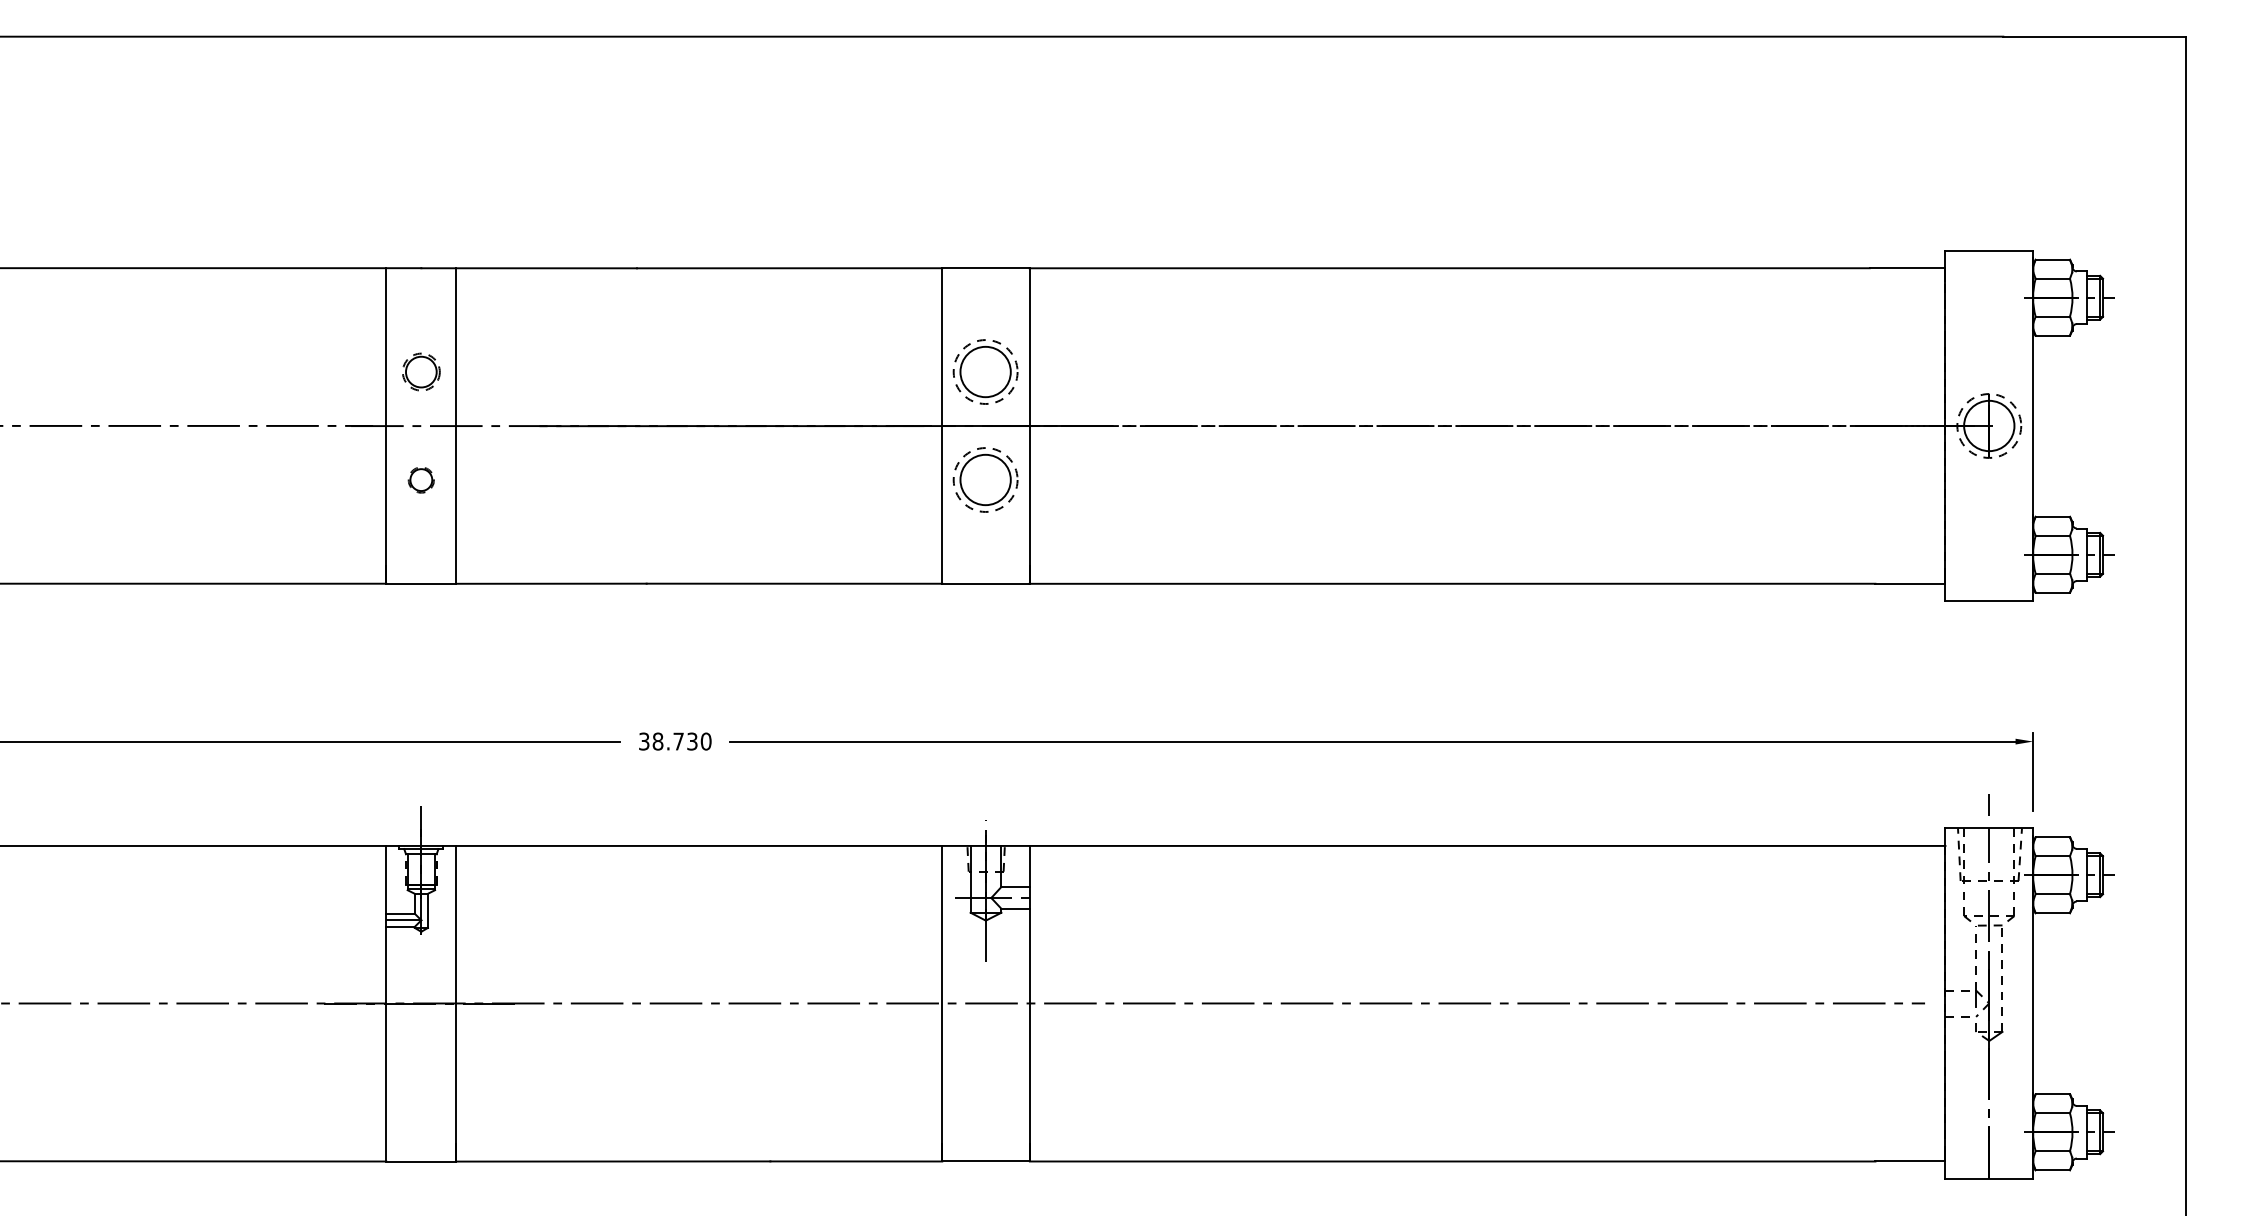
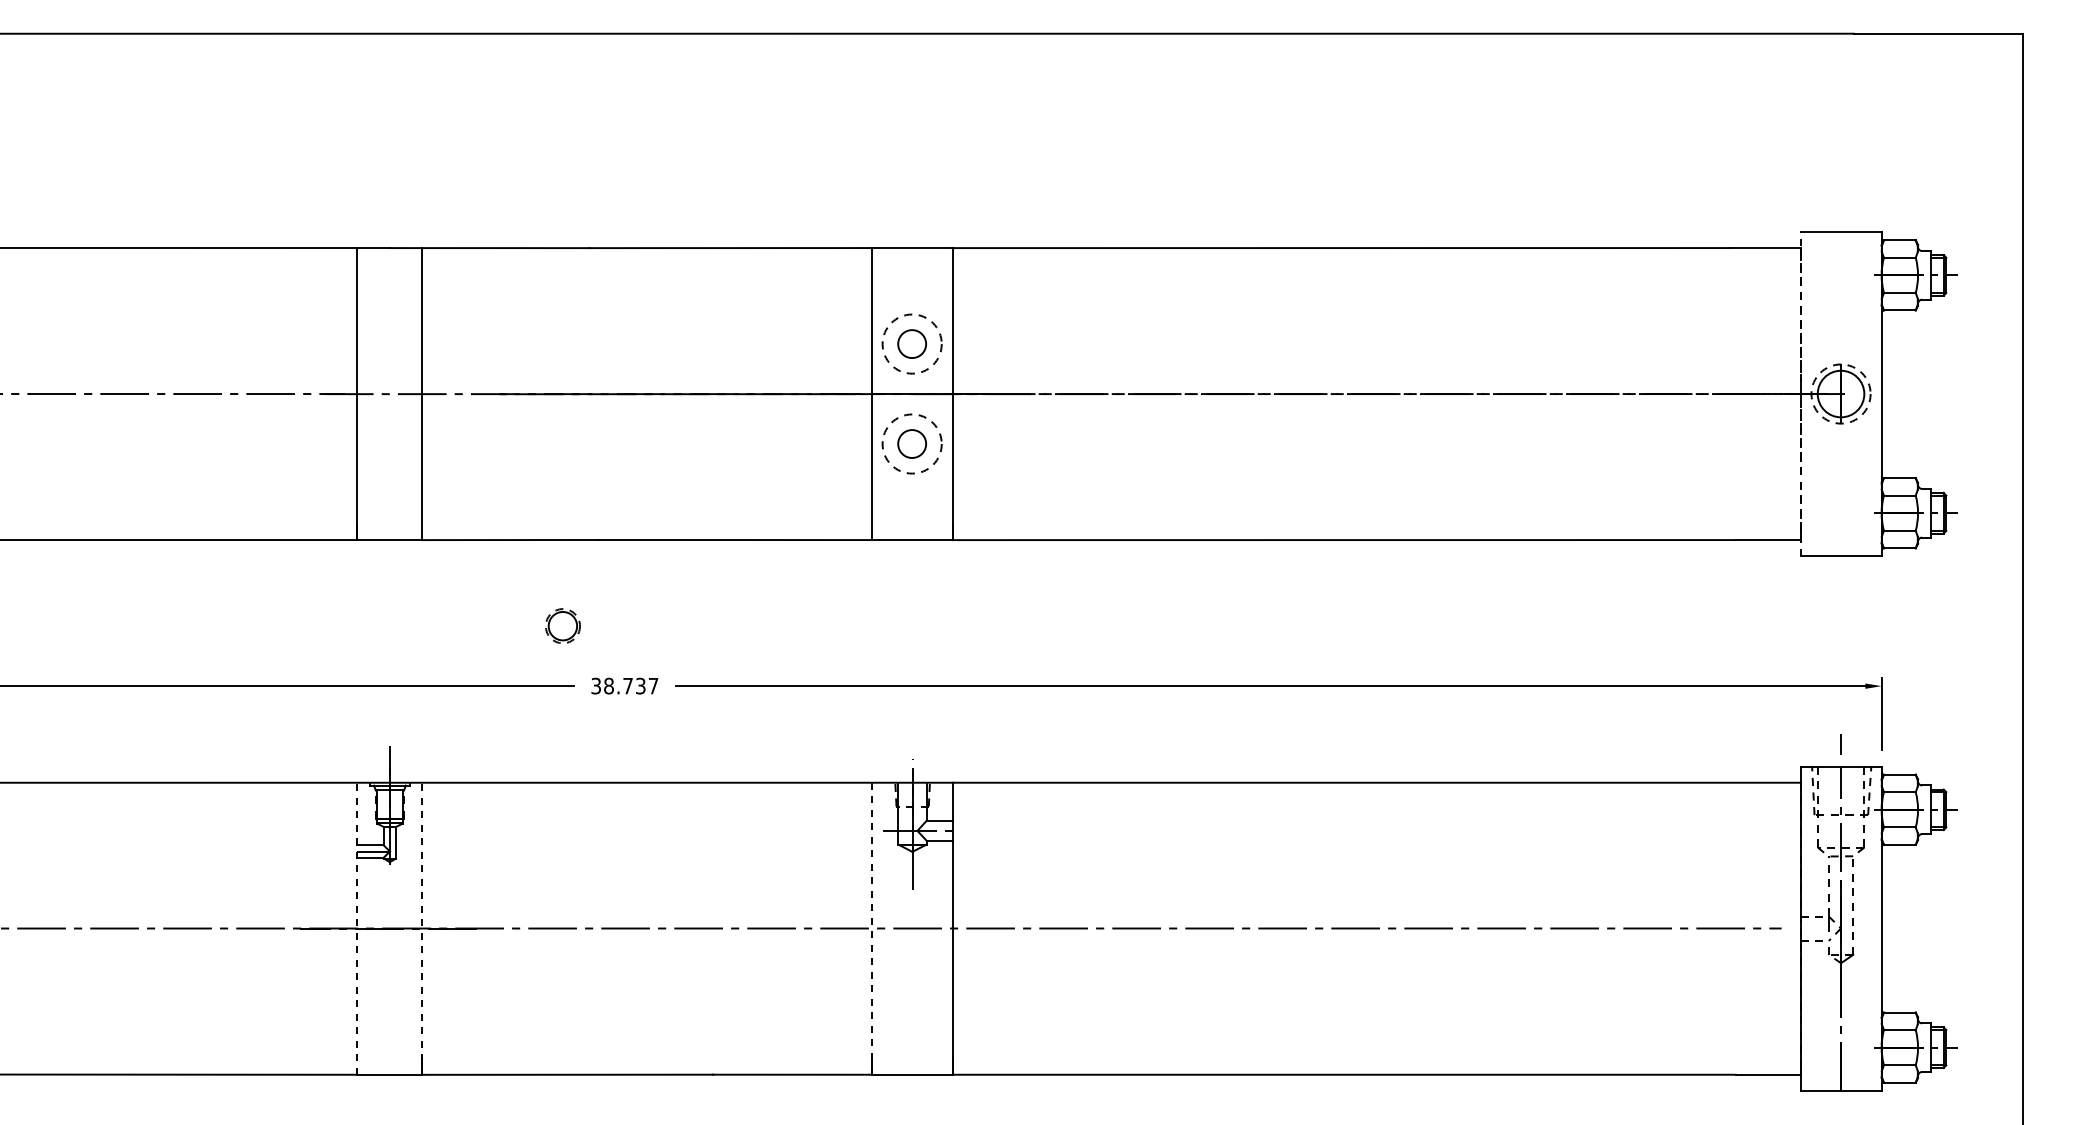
part: (420, 371) -> (562, 625), moved
circle: (984, 371) -> (911, 343), size x0.6
line: (1945, 425) -> (1800, 393), solid -> dashed
circle: (984, 479) -> (911, 443), size x0.6
part: (420, 480) -> (389, 444), removed
text: (706, 740) -> (653, 685), 38.730 -> 38.737
line: (386, 1003) -> (357, 928), solid -> dashed
line: (456, 1003) -> (422, 928), solid -> dashed
line: (942, 1004) -> (872, 929), solid -> dashed

